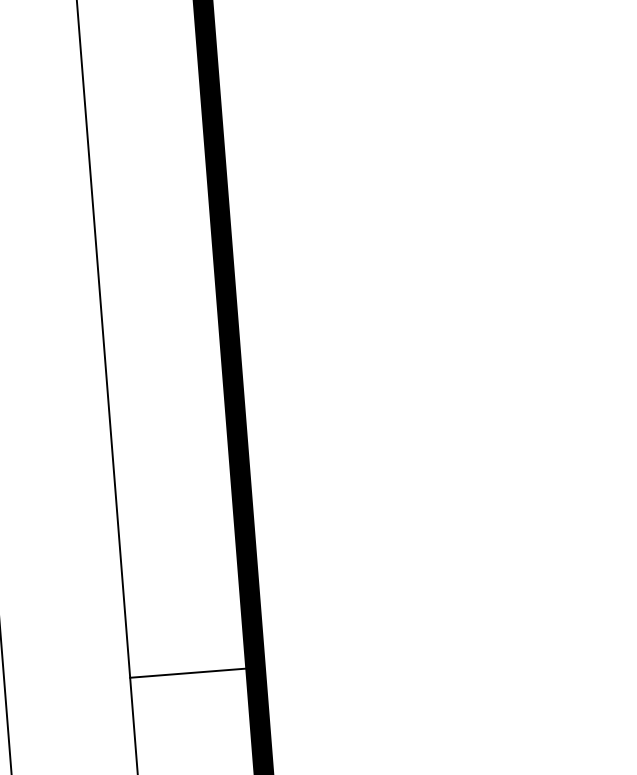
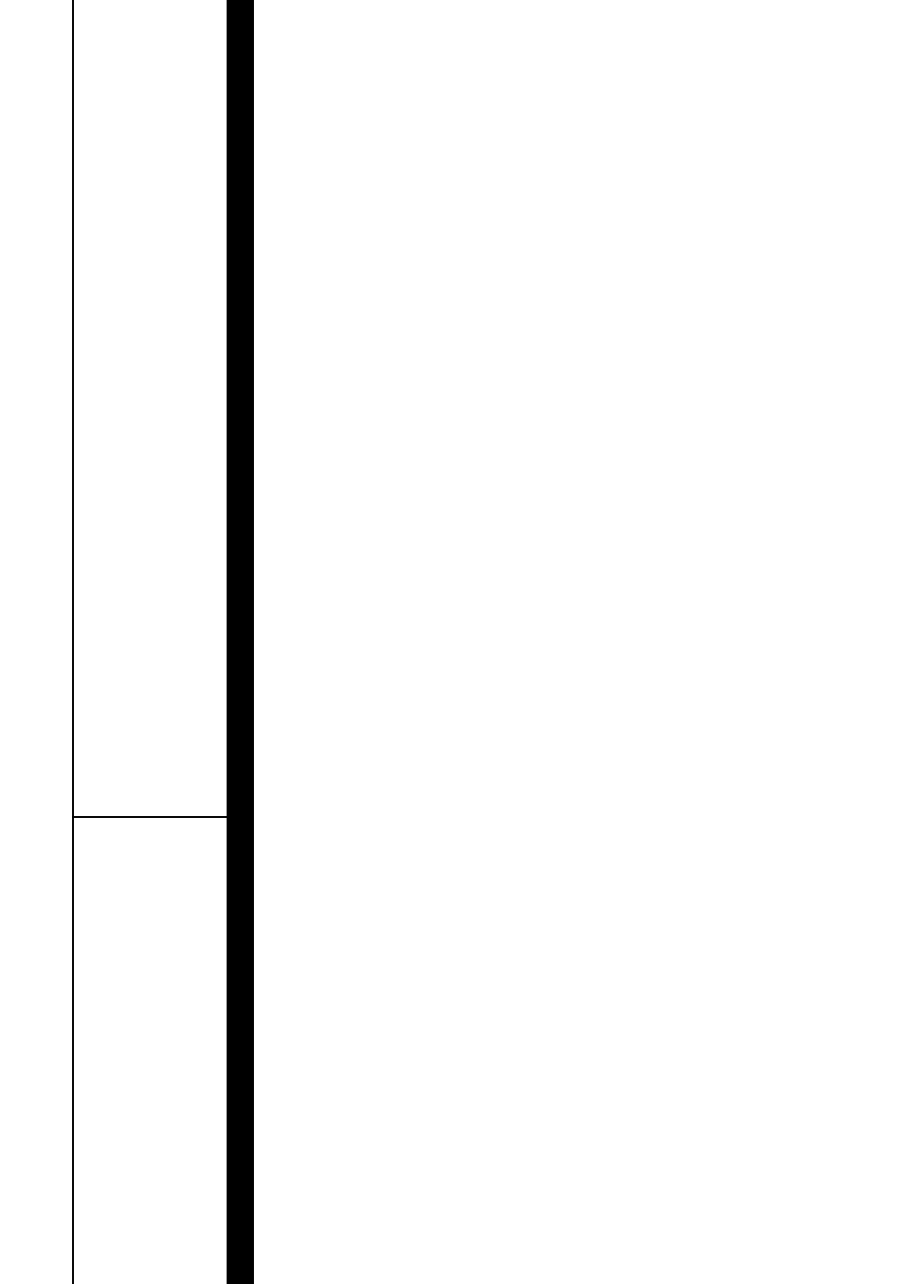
line: (192, 672) -> (156, 816), moved

